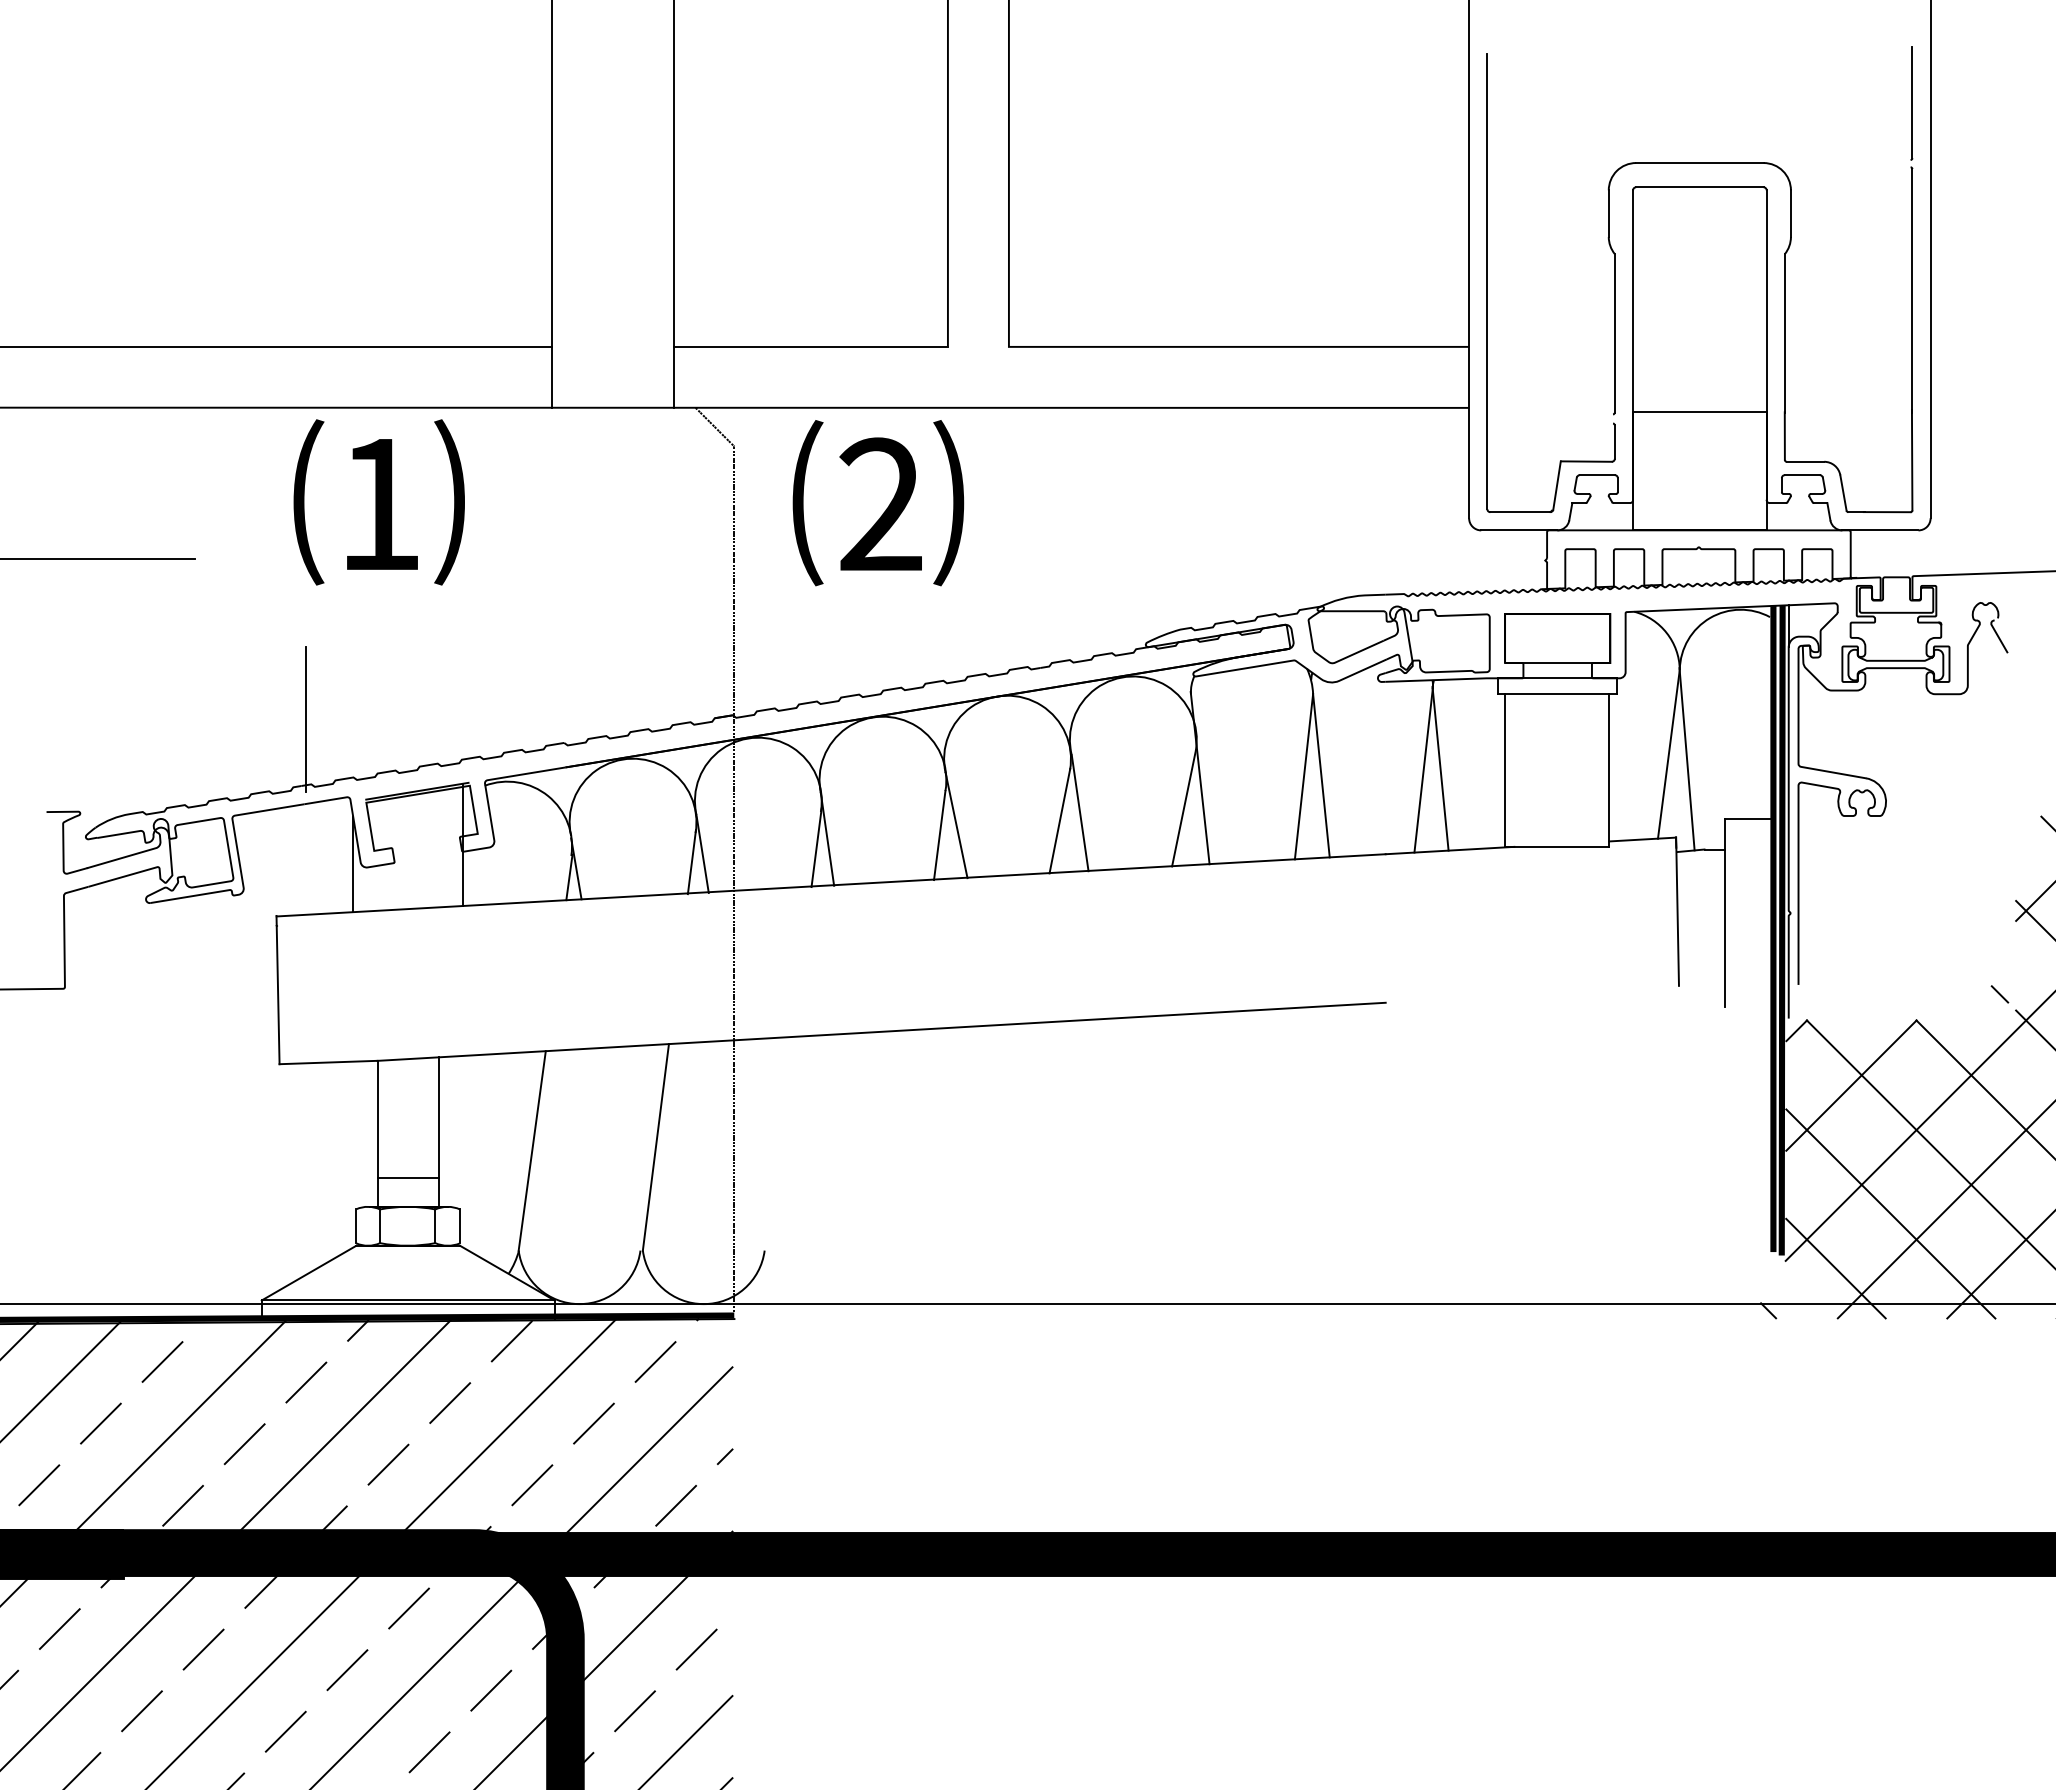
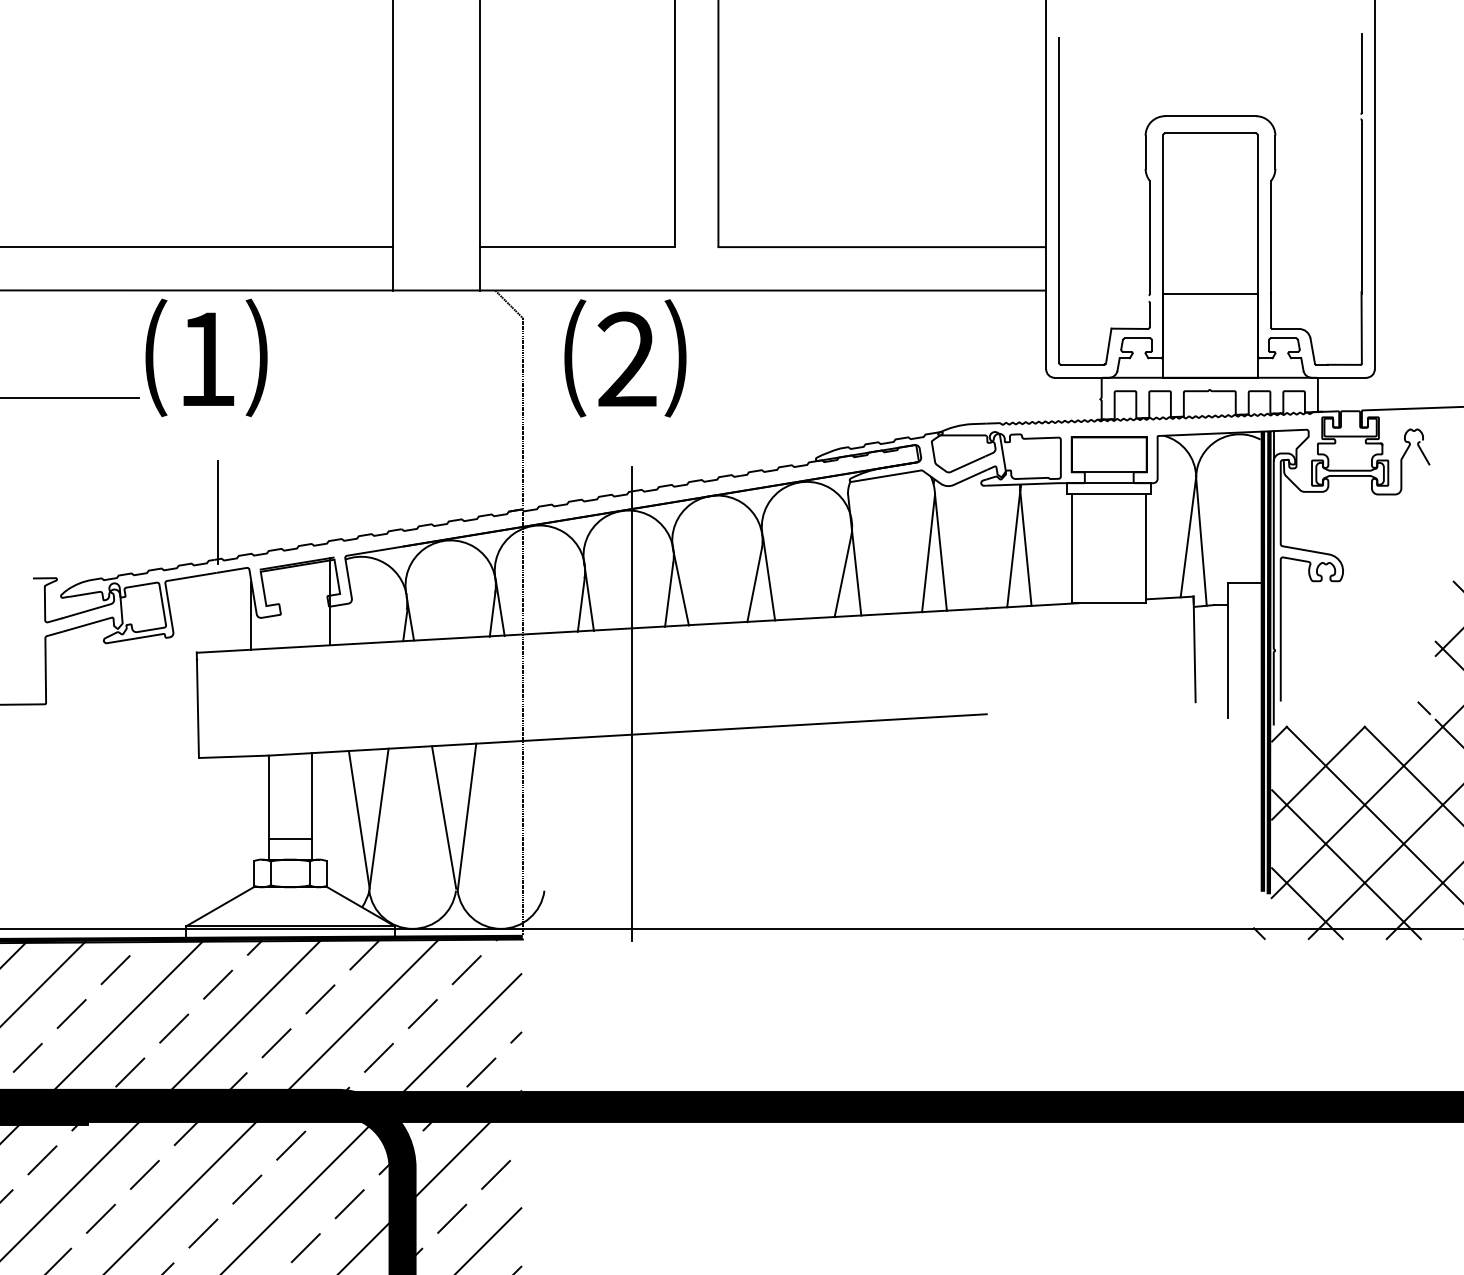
text: (378, 502) -> (206, 357), moved
line: (887, 988) -> (631, 704), added
line: (623, 1147) -> (443, 817), added
line: (504, 1151) -> (359, 820), added

